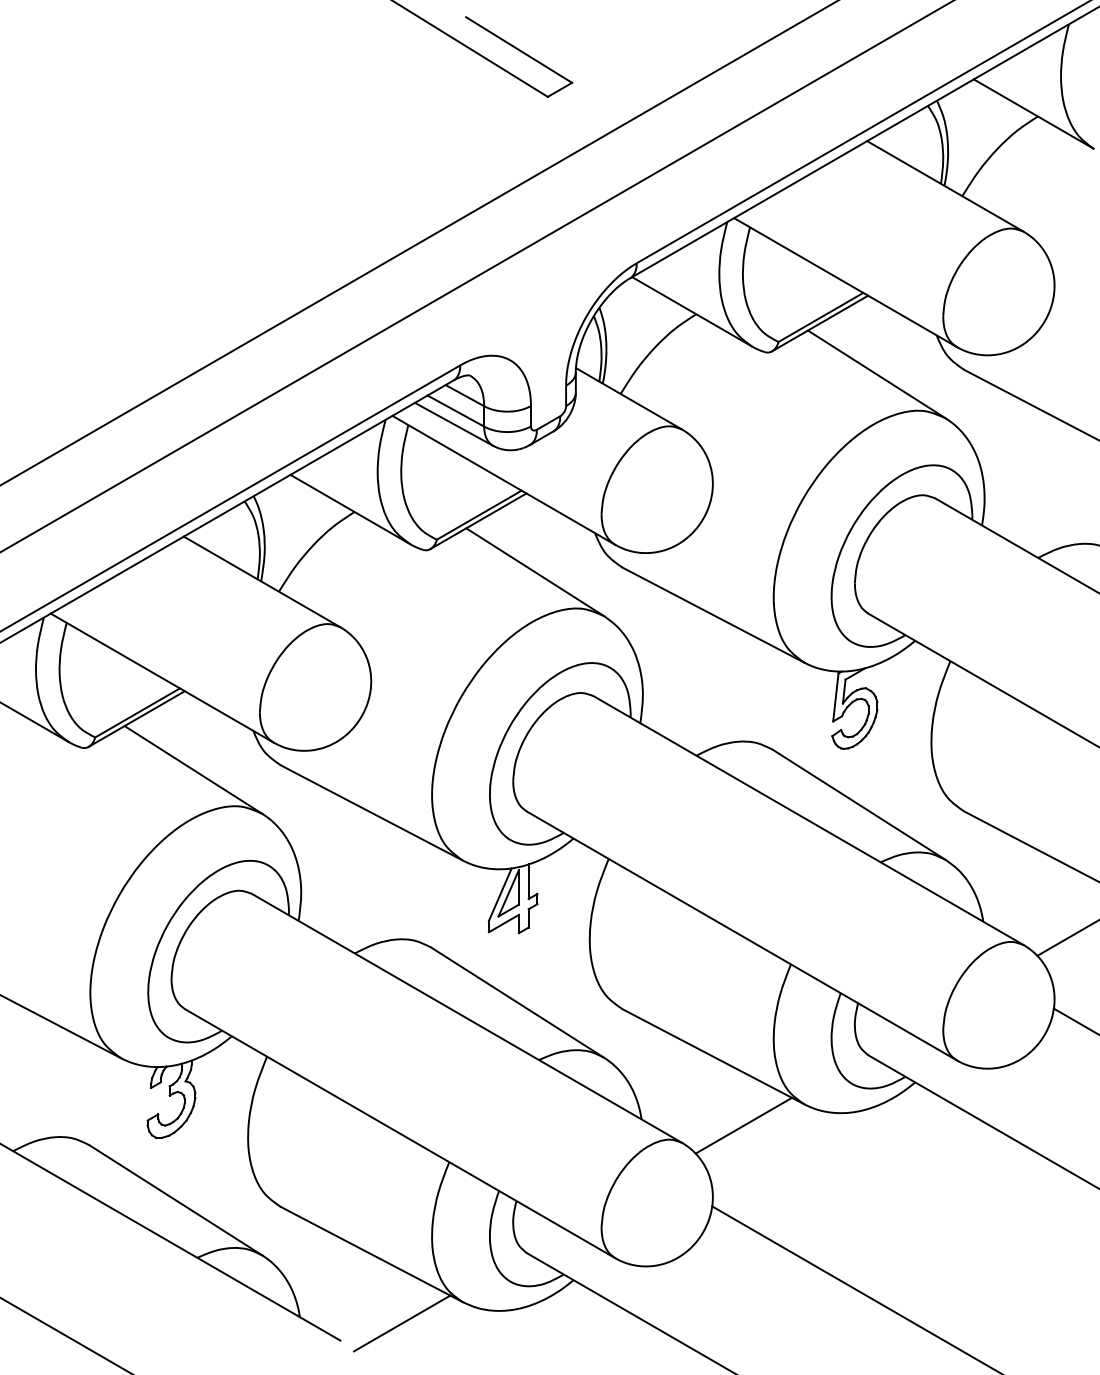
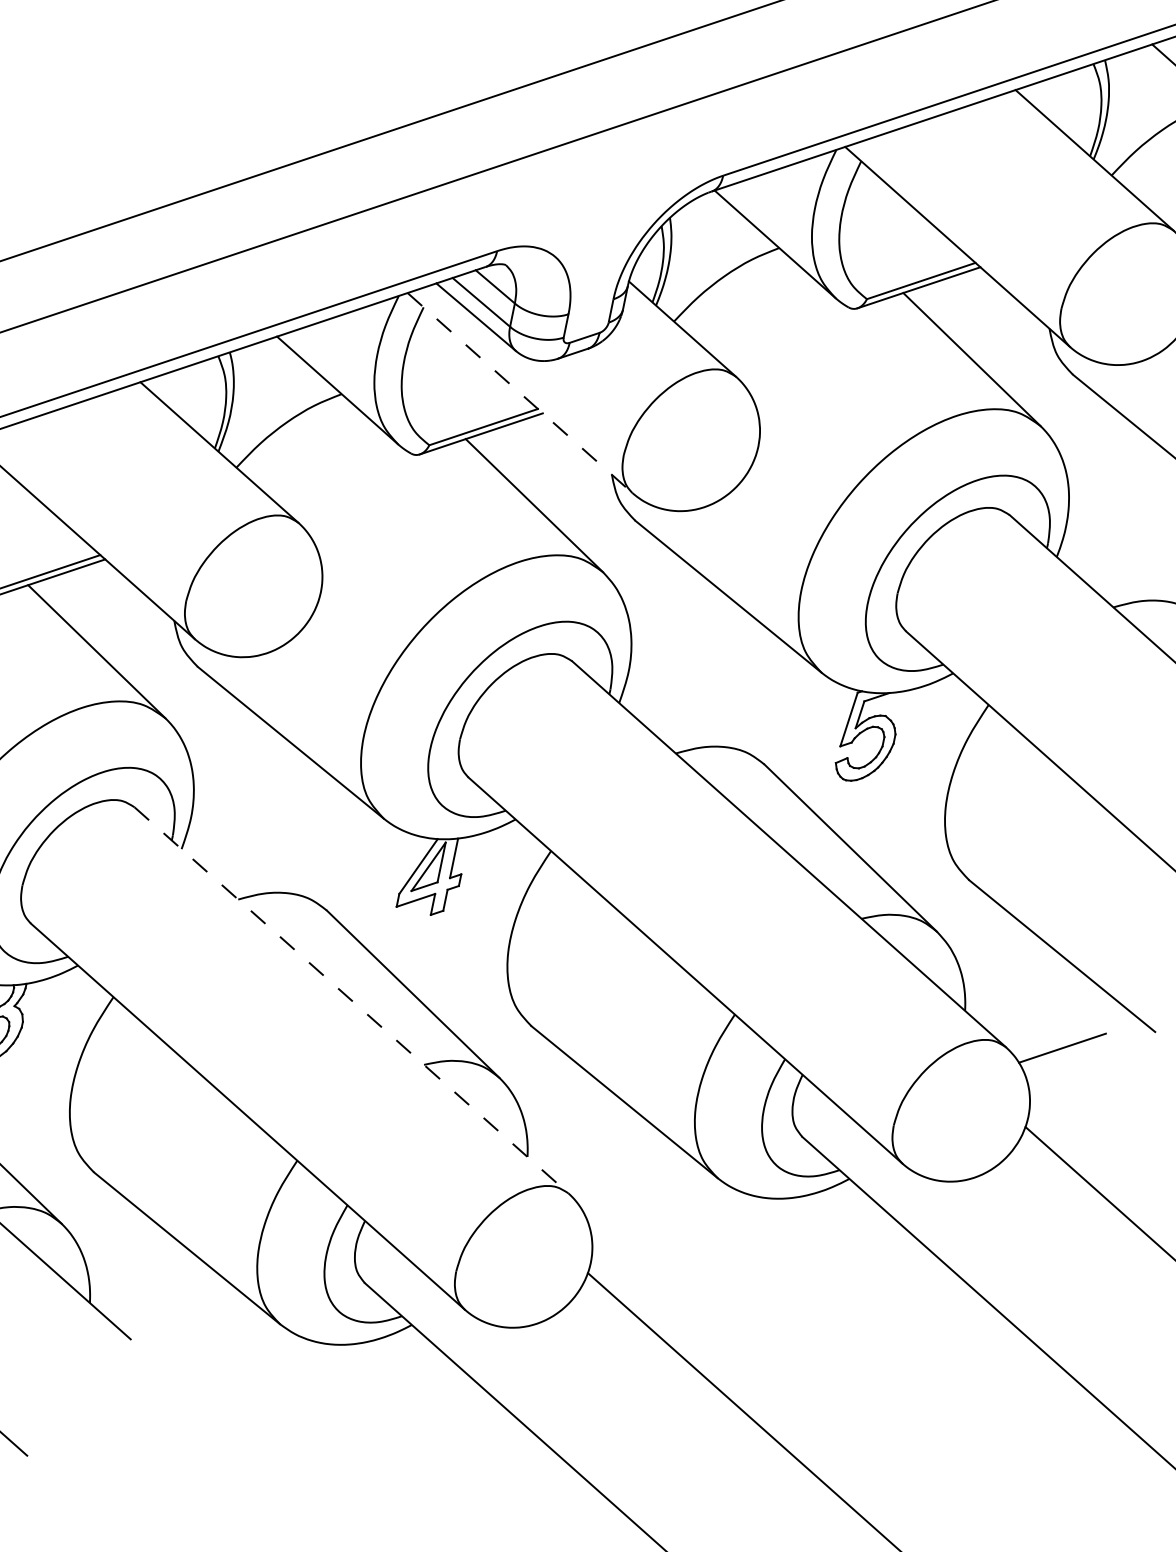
line: (503, 480) -> (519, 393), solid -> dashed
line: (467, 1018) -> (351, 1000), solid -> dashed
line: (743, 1125) -> (642, 1187), removed
line: (402, 1323) -> (205, 1334), removed

